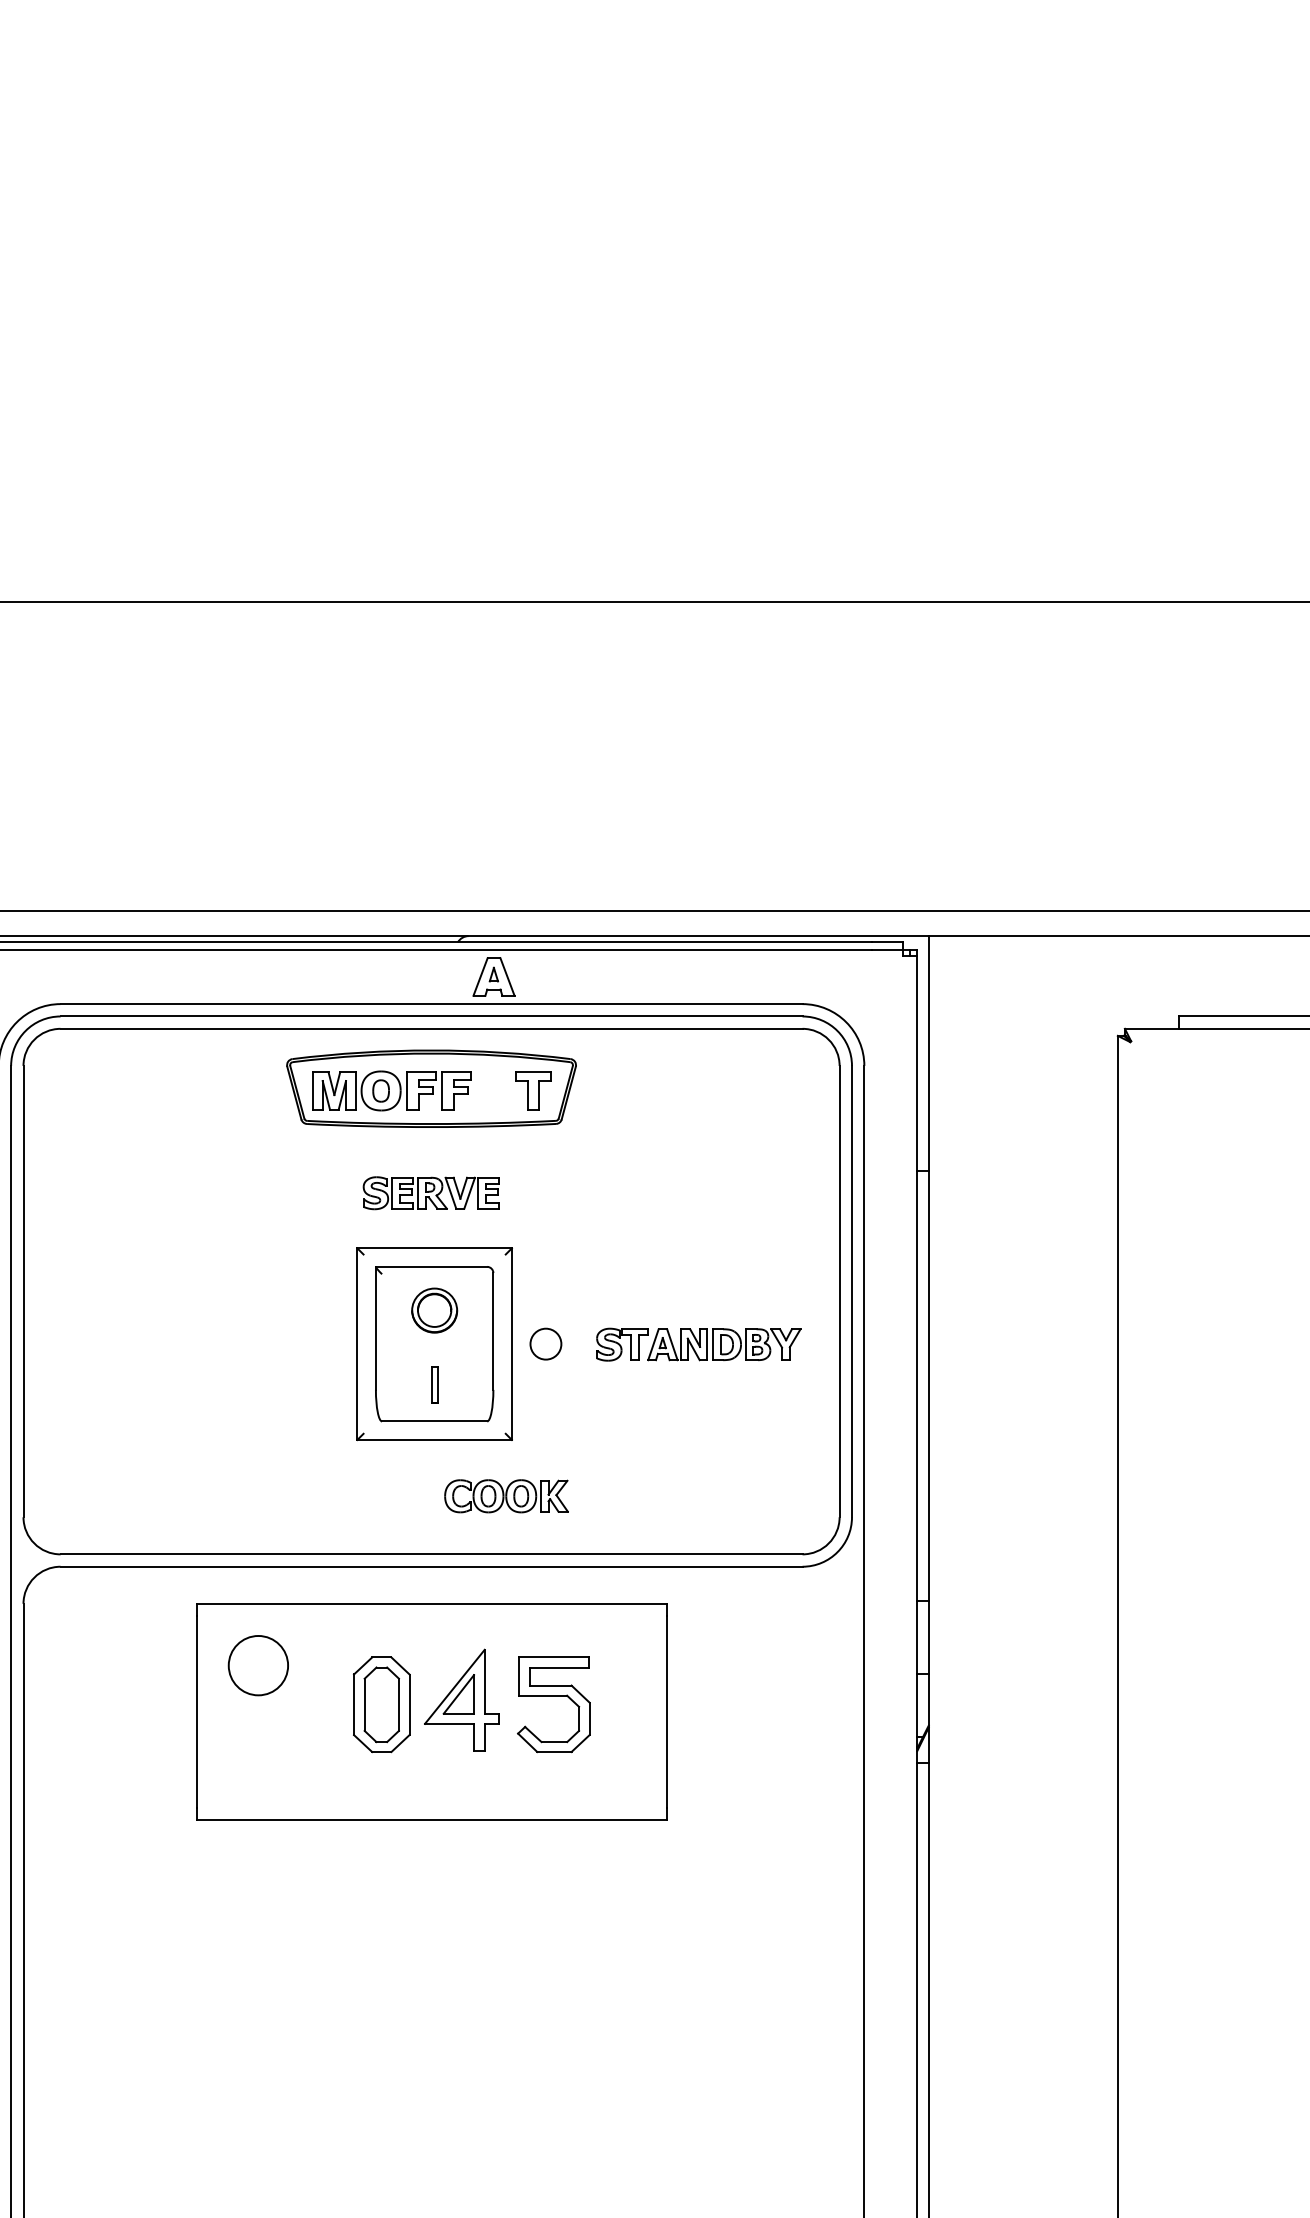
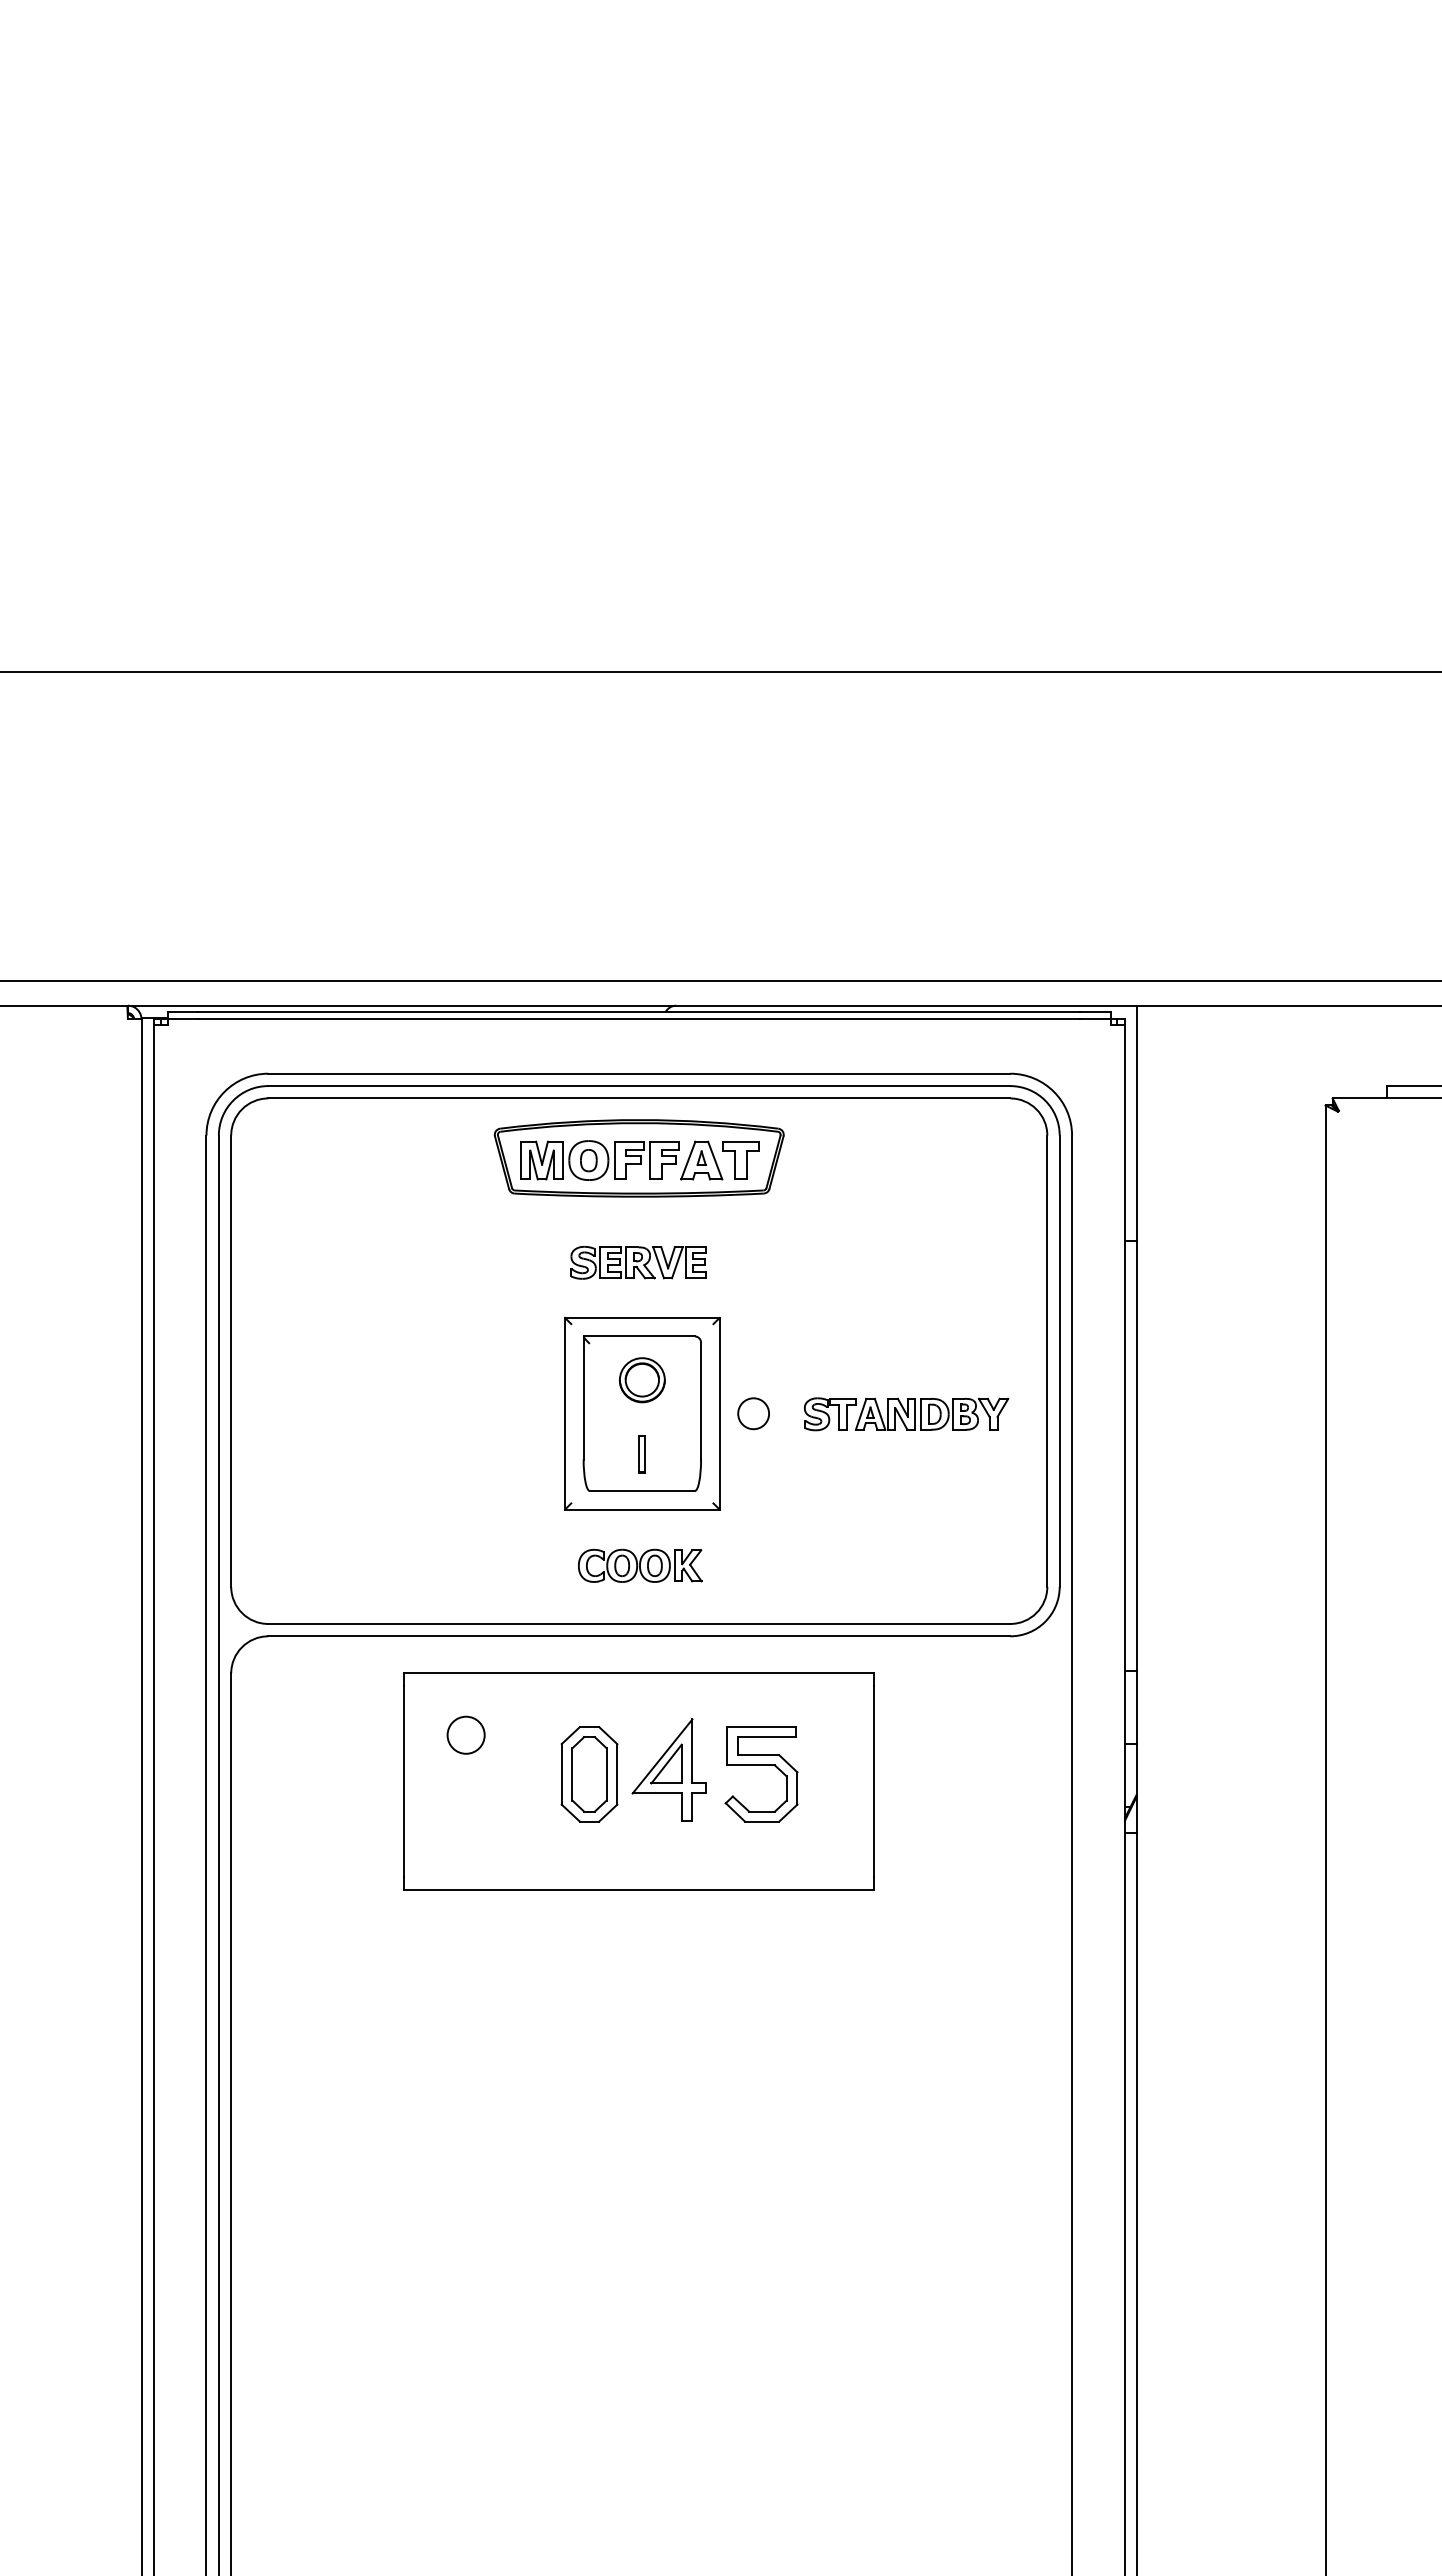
part: (493, 976) -> (701, 1160), moved
part: (506, 1495) -> (640, 1565), moved
circle: (257, 1664) -> (465, 1734), size x0.62

